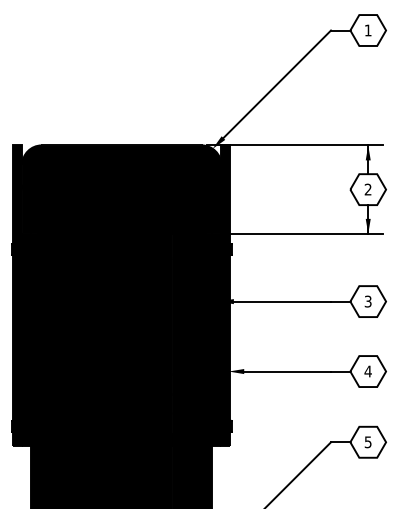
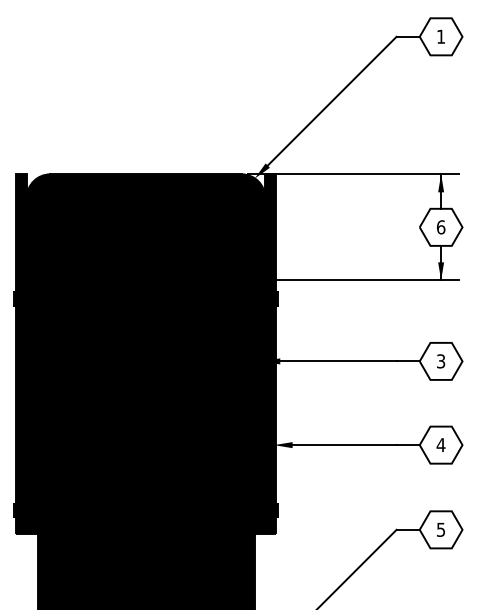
text: (368, 189) -> (441, 227), 2 -> 6

